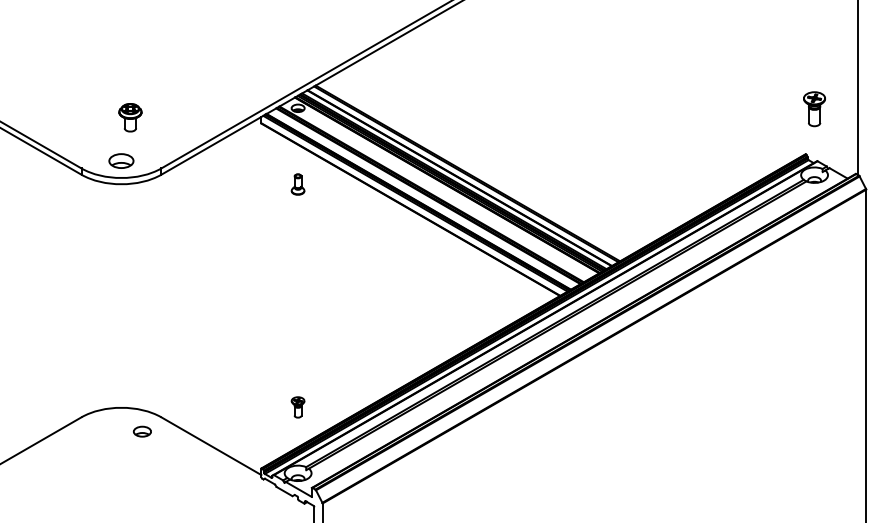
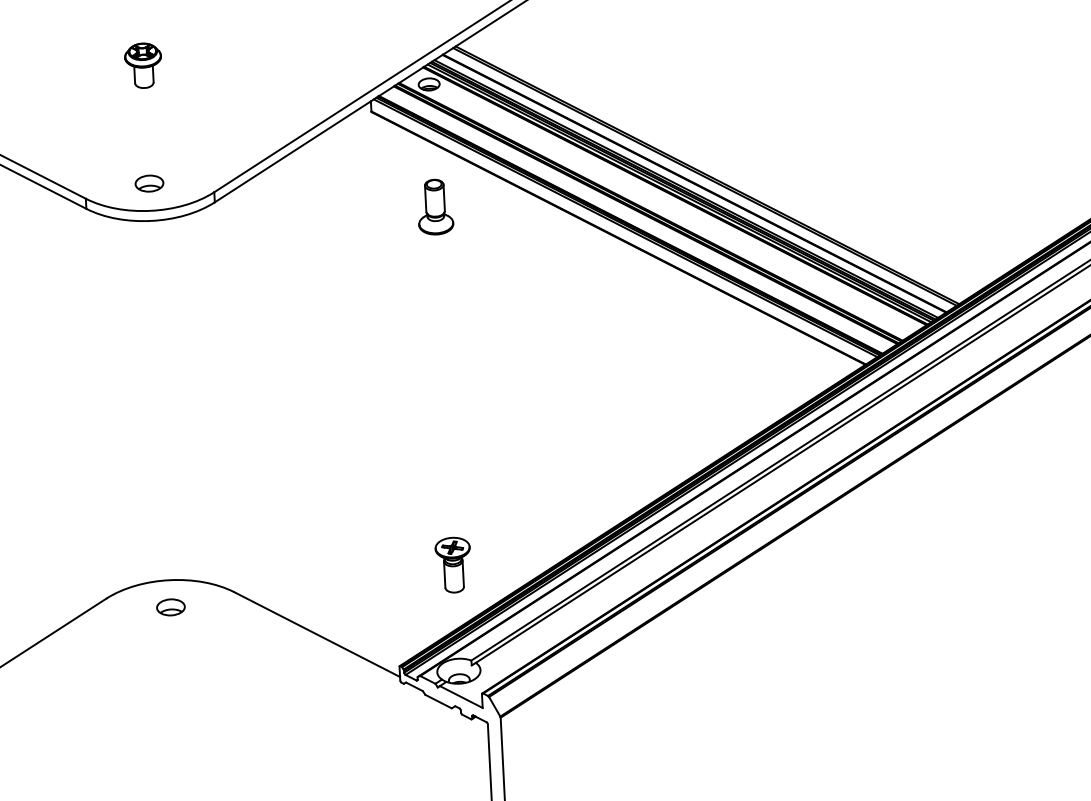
part: (130, 117) -> (143, 65), moved
part: (121, 160) -> (149, 182), size x0.71
part: (297, 184) -> (434, 206), size x1.67
part: (297, 407) -> (452, 565), size x1.67
part: (141, 431) -> (169, 607), moved

